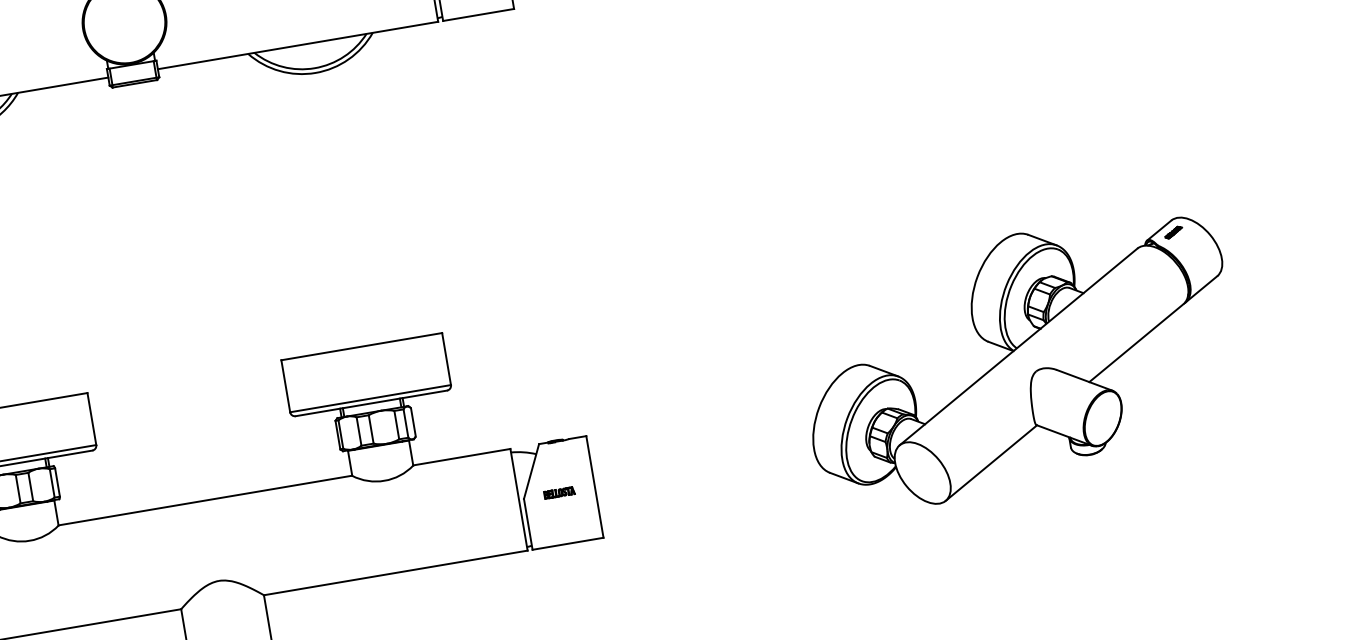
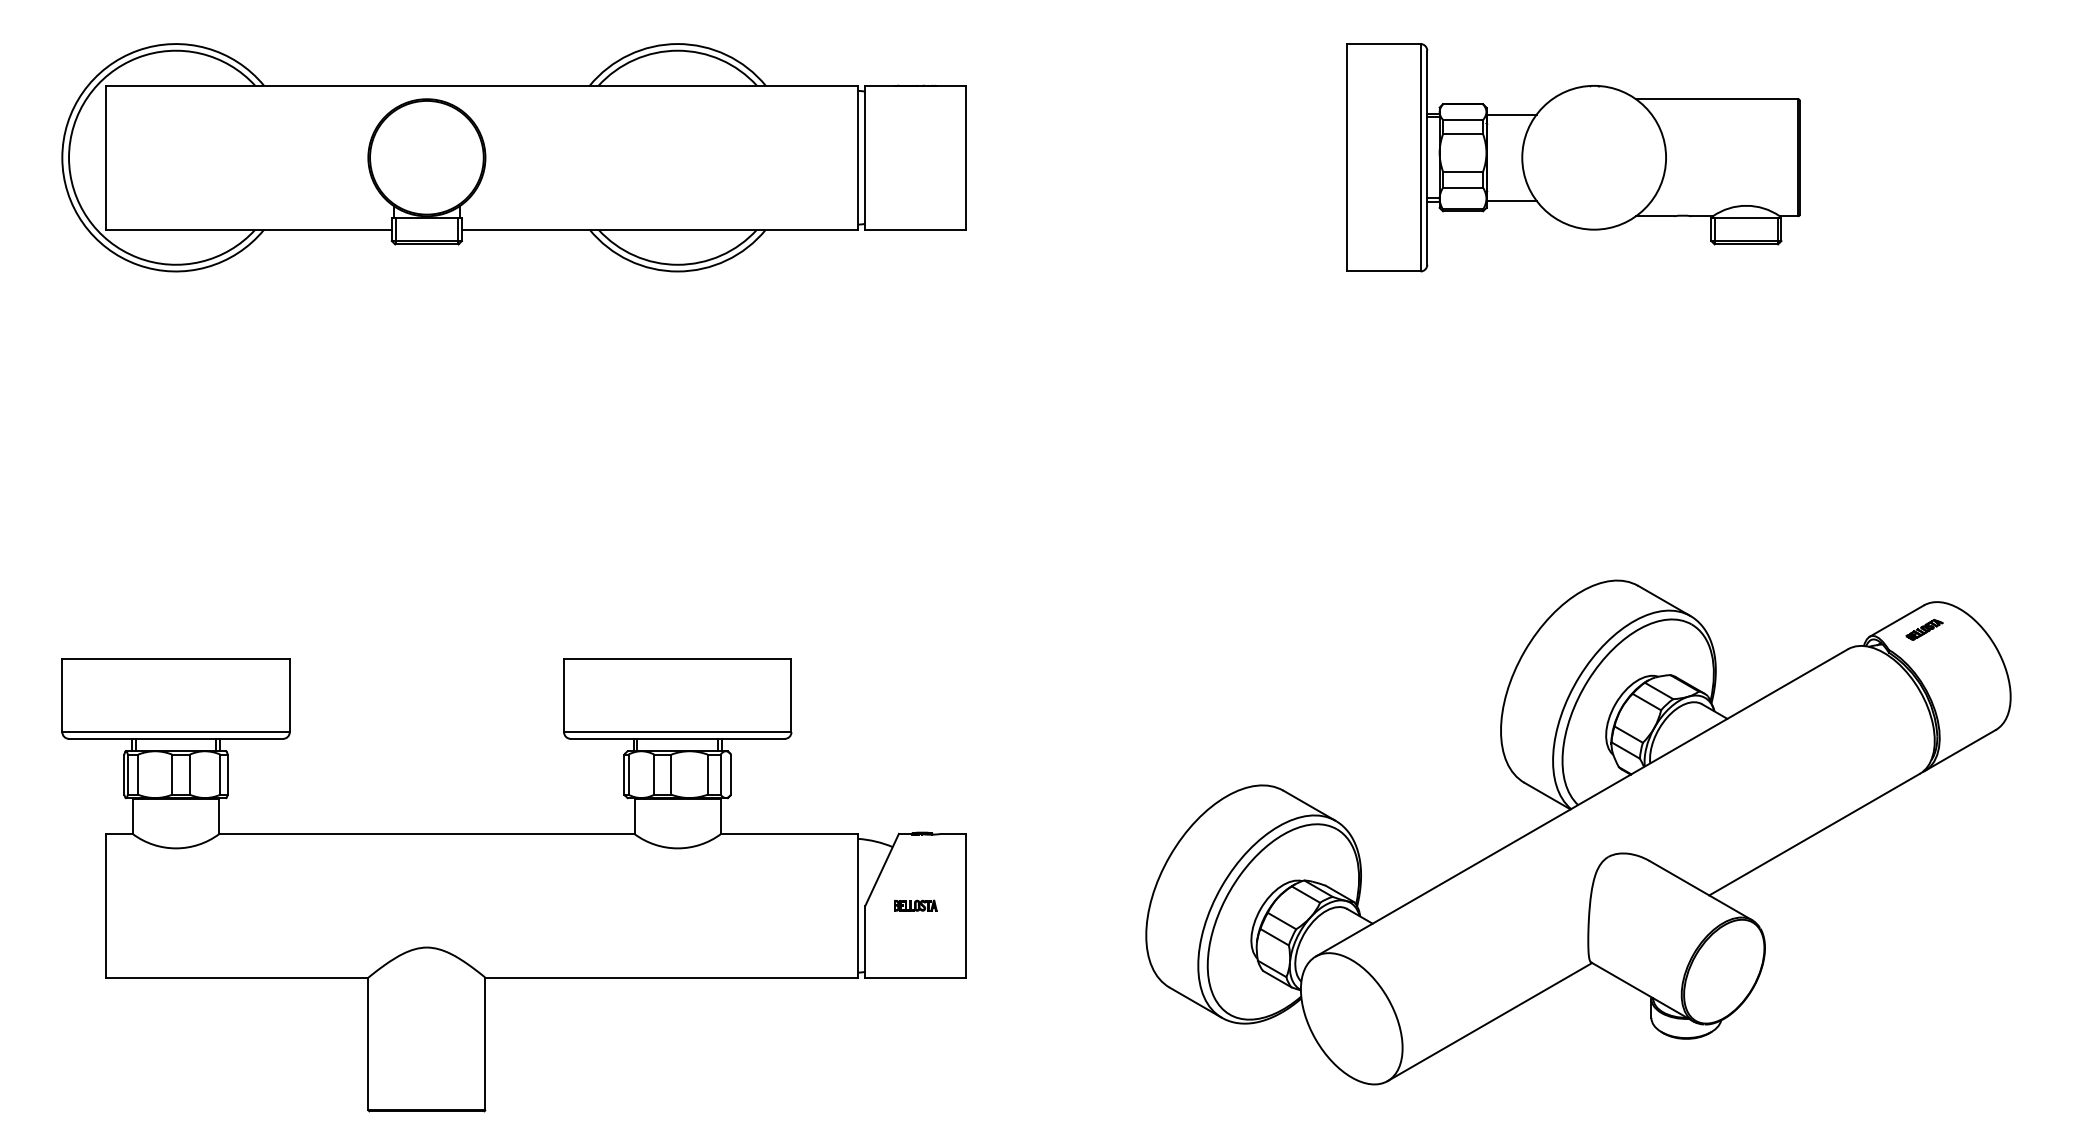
part: (1019, 361) -> (1578, 832), size x1.43

